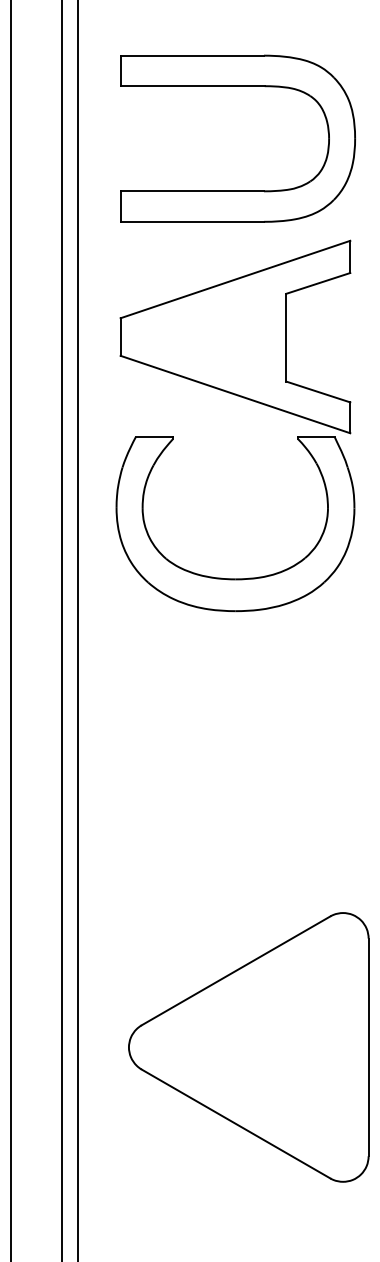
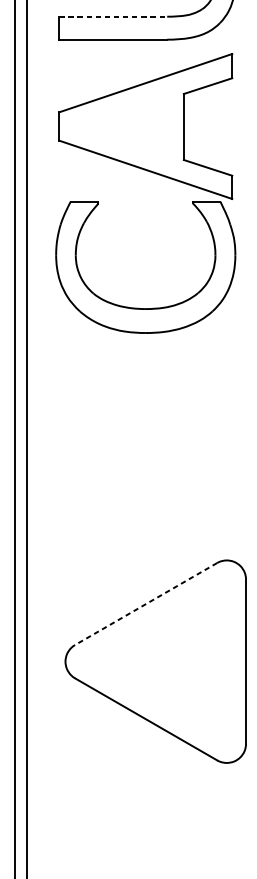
line: (192, 191) -> (113, 16), solid -> dashed
line: (236, 970) -> (146, 603), solid -> dashed

